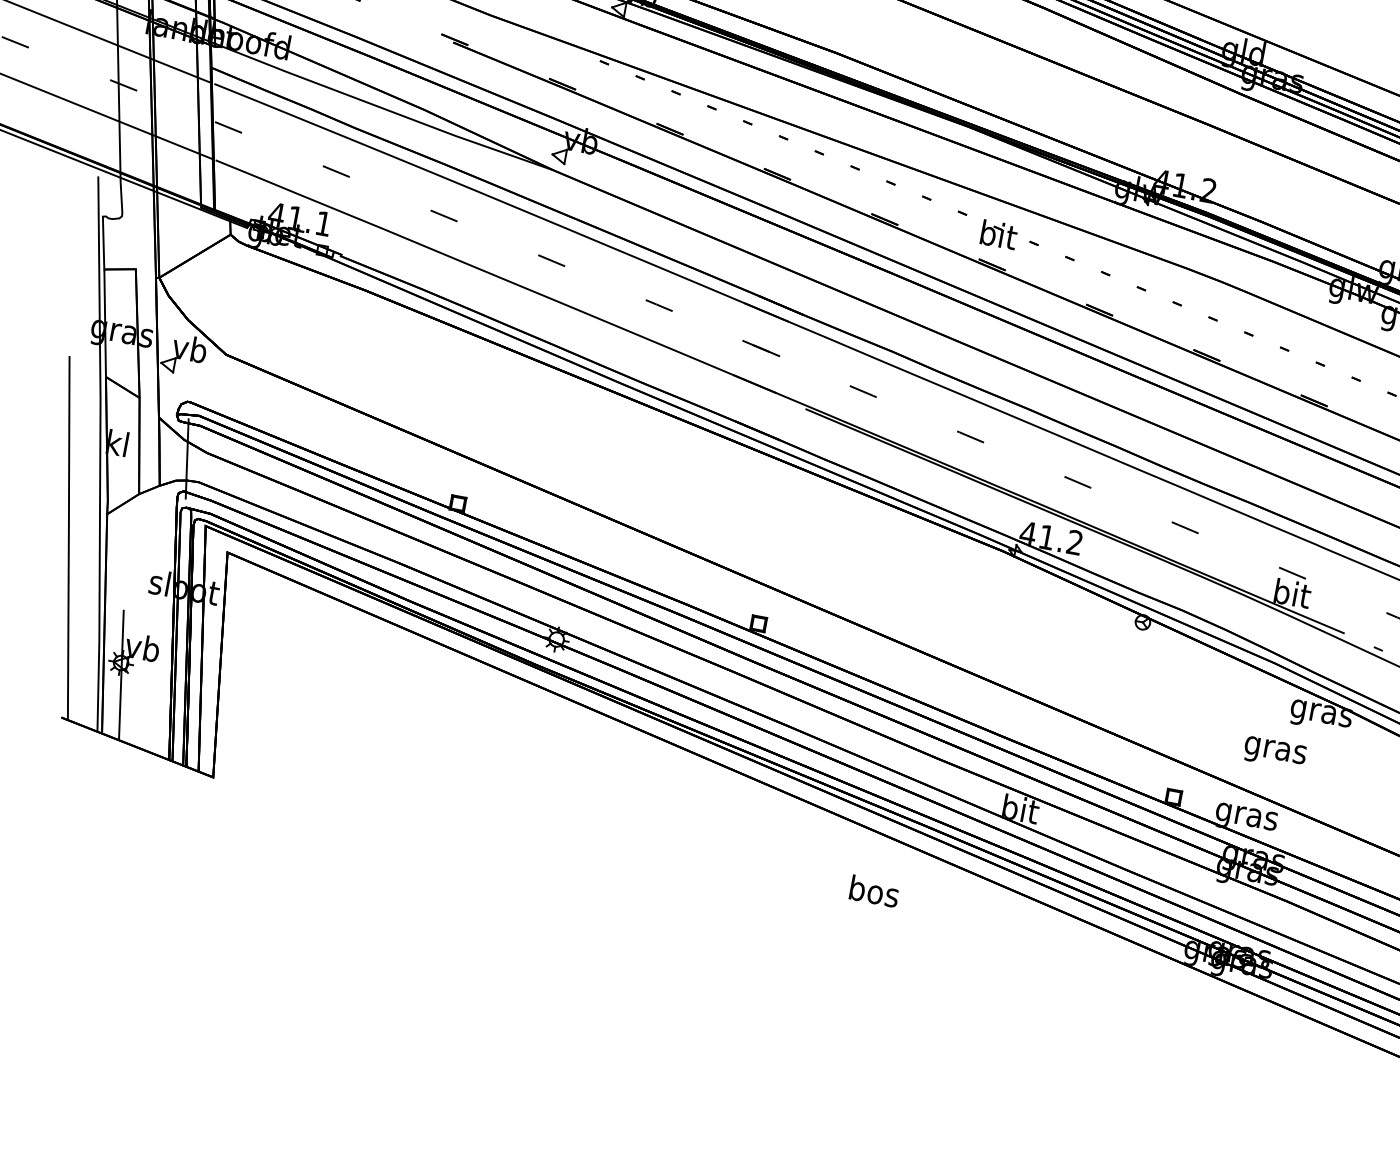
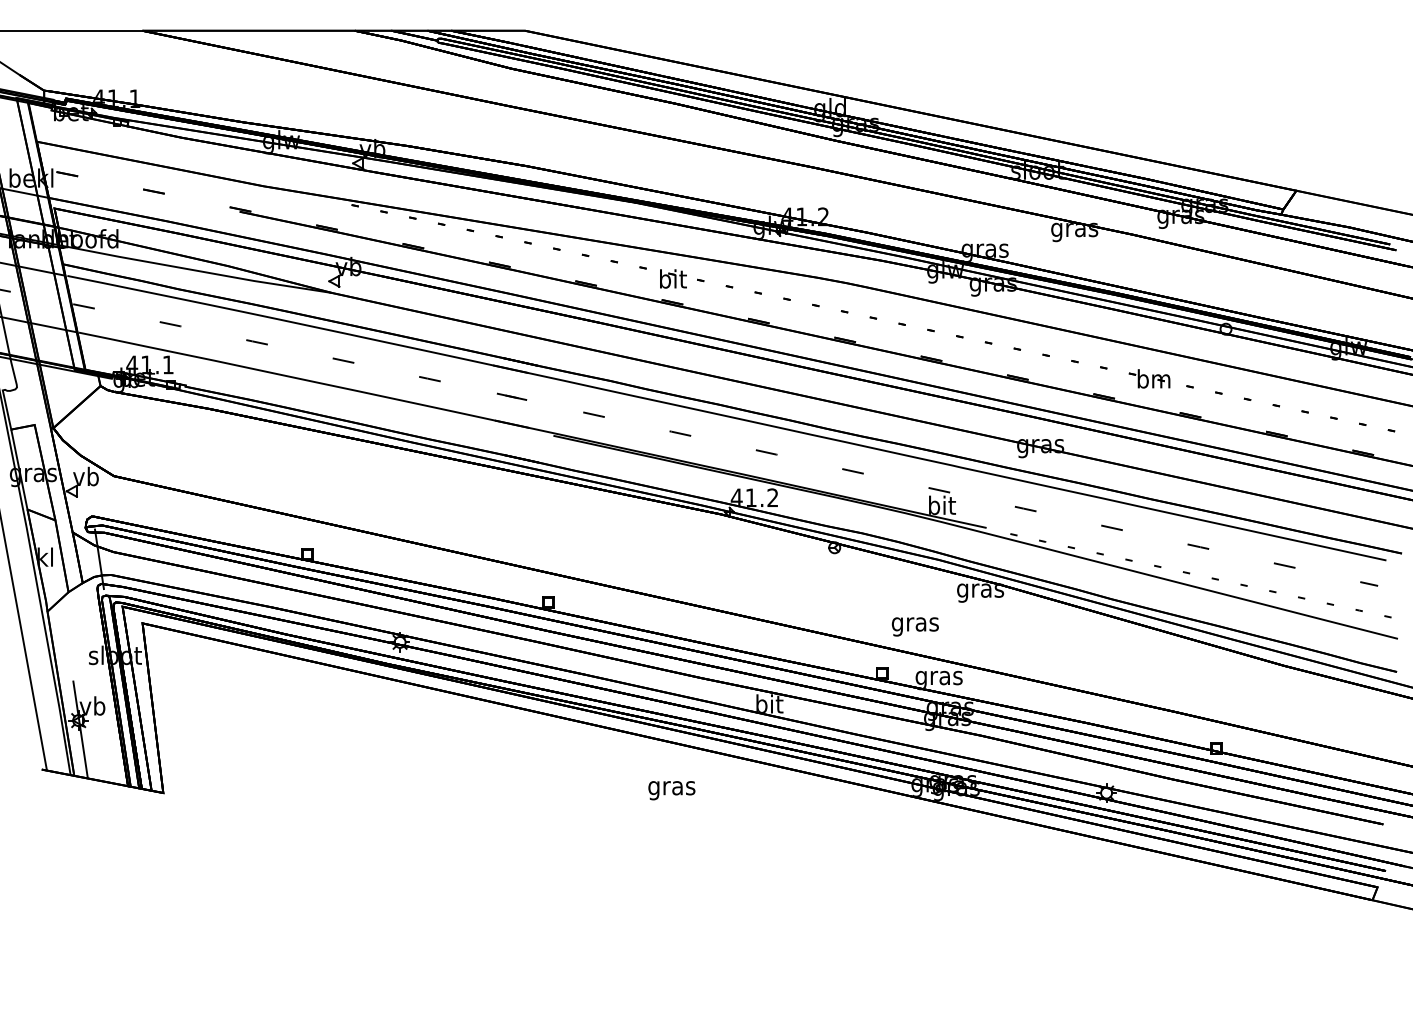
text: (1273, 752) -> (914, 626), moved
text: (873, 894) -> (671, 788), bos -> gras

